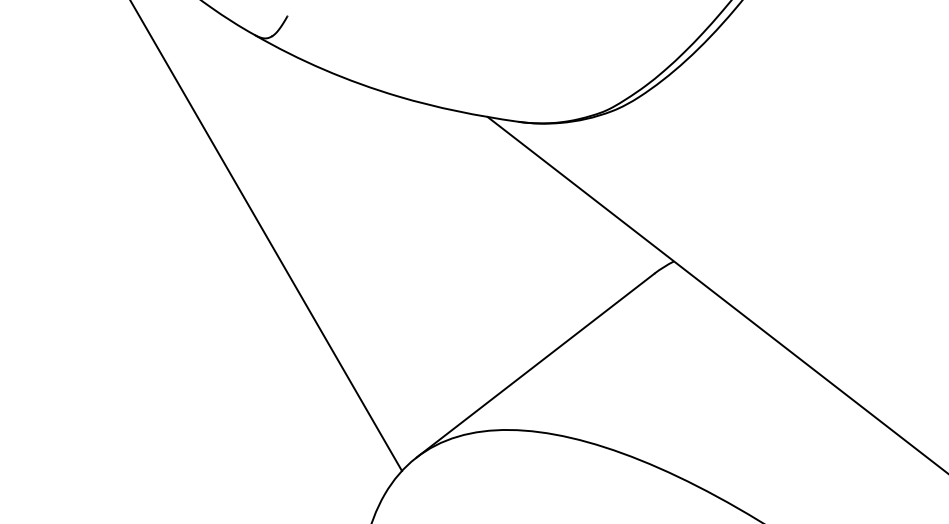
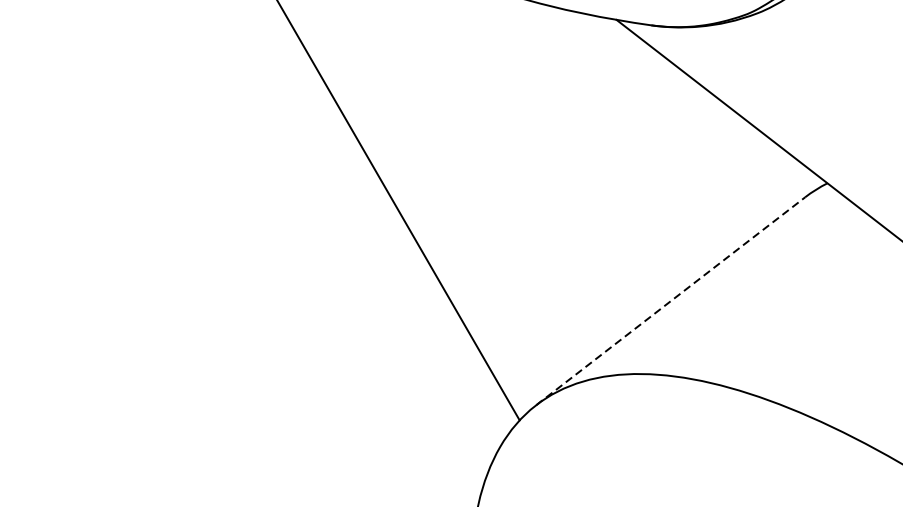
line: (535, 365) -> (670, 301), solid -> dashed

